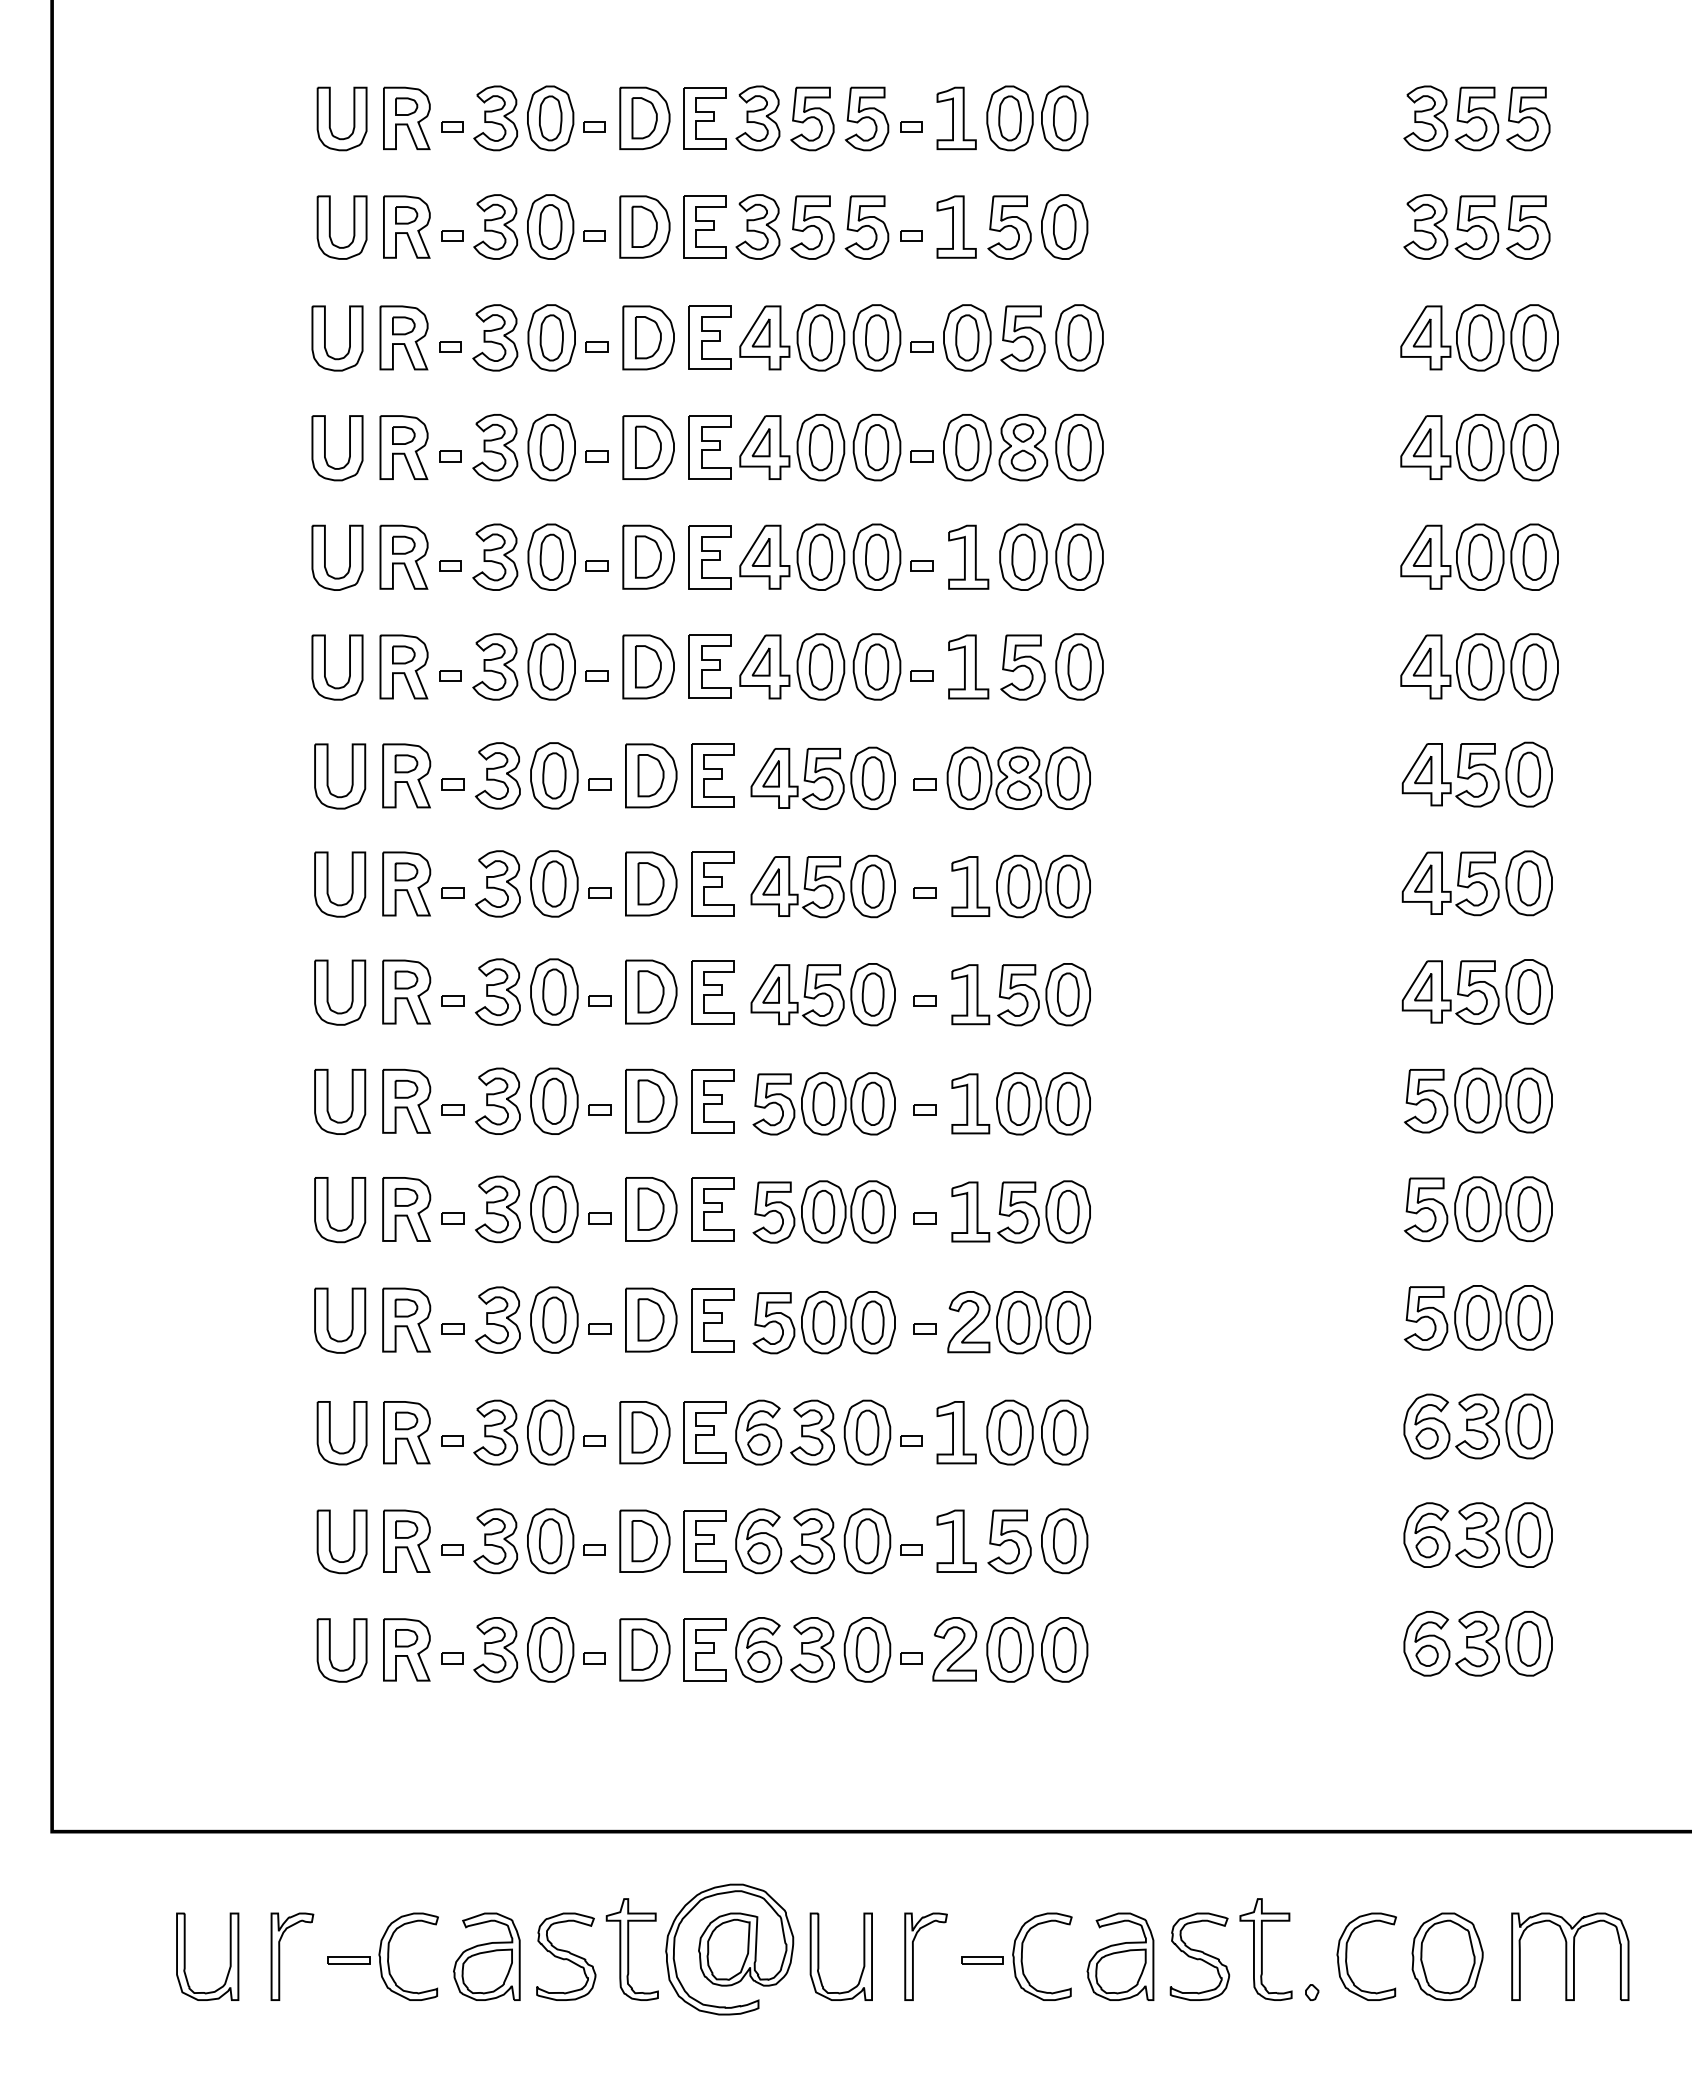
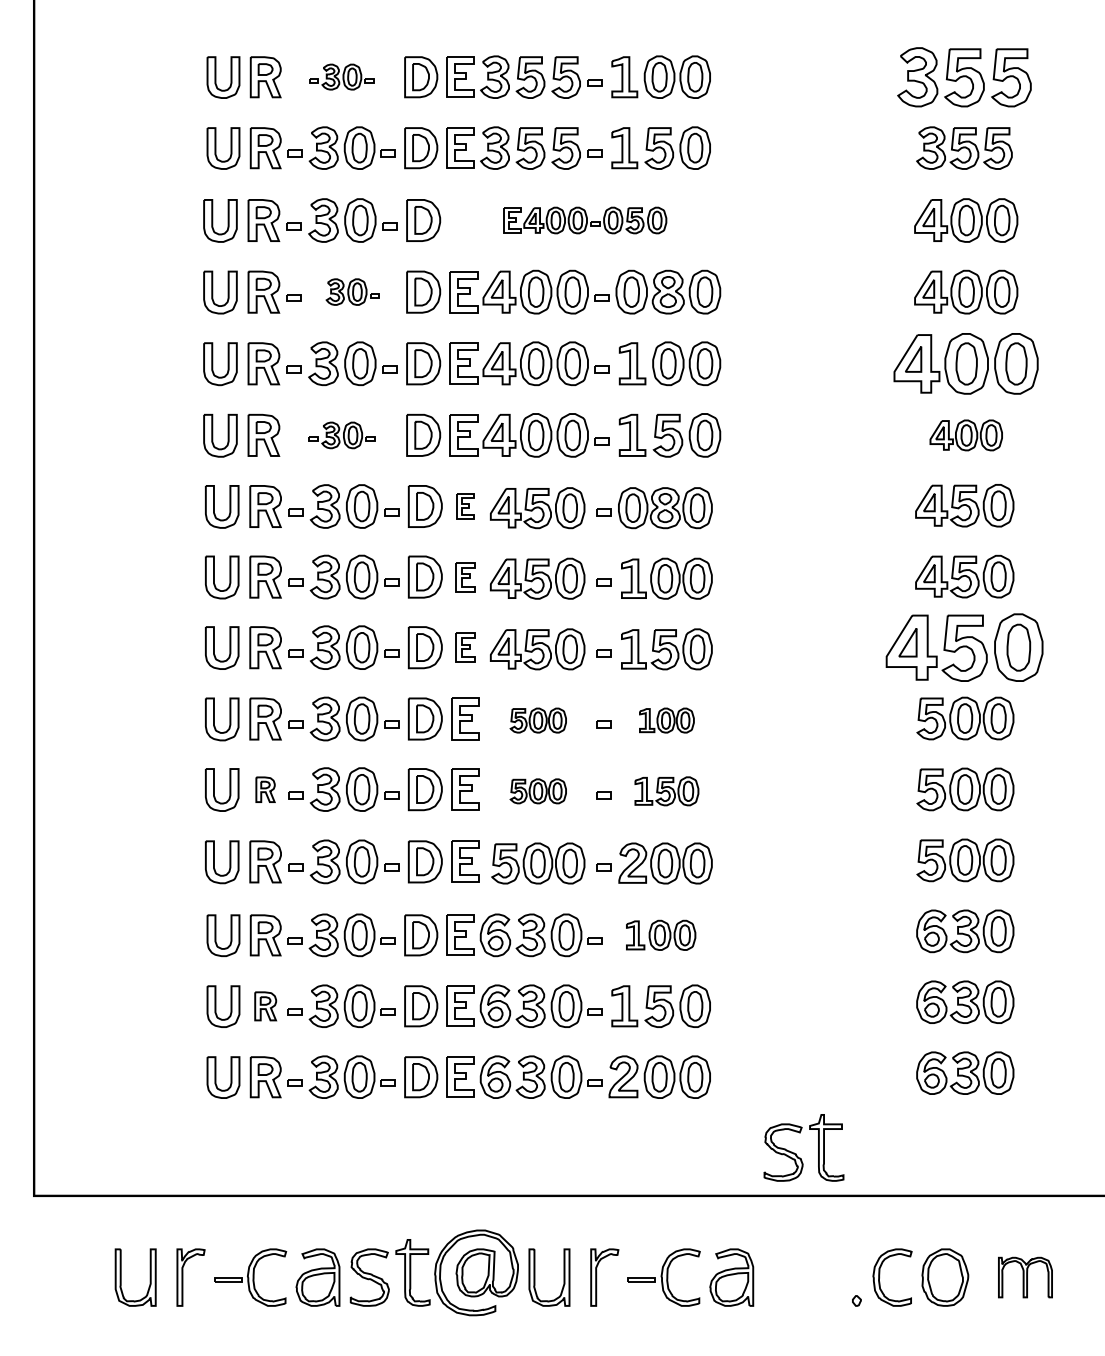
part: (522, 117) -> (341, 76), size x0.6
part: (1476, 117) -> (964, 76), size x1.4
part: (896, 337) -> (585, 220), size x0.6
part: (539, 446) -> (352, 291), size x0.6
part: (1480, 556) -> (966, 363), size x1.4
part: (522, 667) -> (341, 435), size x0.6
part: (1480, 667) -> (966, 435), size x0.7
part: (712, 775) -> (465, 506), size x0.6
part: (712, 884) -> (465, 577), size x0.7
part: (712, 991) -> (465, 647), size x0.7
part: (1476, 991) -> (964, 647), size x1.6
part: (824, 1103) -> (538, 720), size x0.6
part: (1020, 1103) -> (666, 720), size x0.6
part: (406, 1209) -> (265, 789), size x0.6
part: (824, 1212) -> (538, 791), size x0.6
part: (1020, 1212) -> (666, 791), size x0.7
part: (1011, 1432) -> (660, 935), size x0.7
part: (406, 1541) -> (265, 1006), size x0.7
part: (1570, 1956) -> (1025, 1277), size x0.7
part: (1219, 1958) -> (796, 1153), moved

